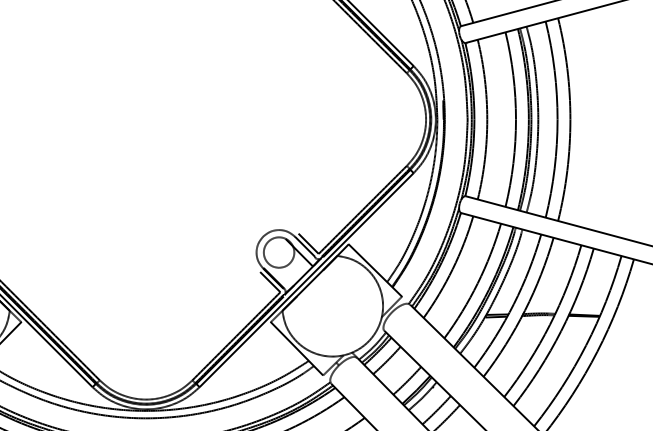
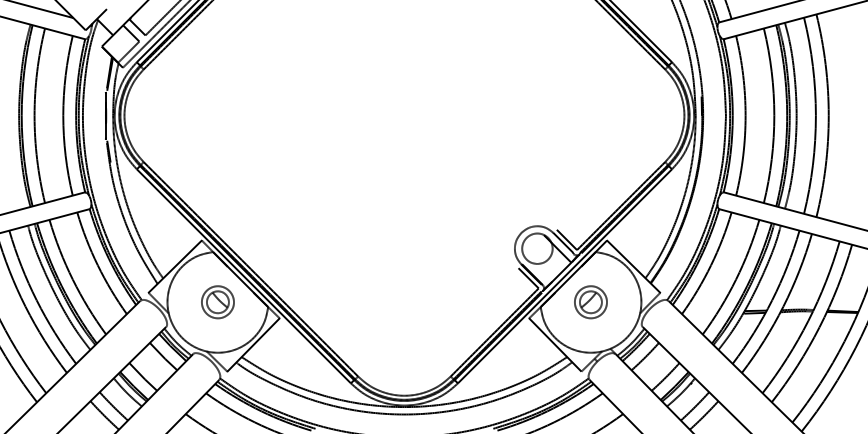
part: (332, 306) -> (590, 302), added

